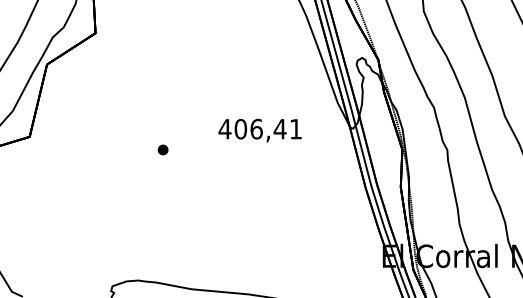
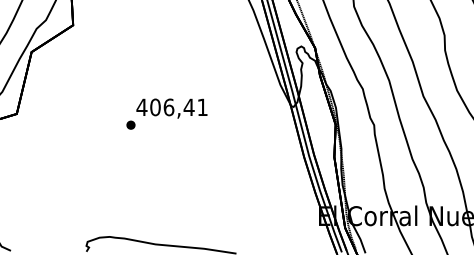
text: (259, 130) -> (171, 108), moved

